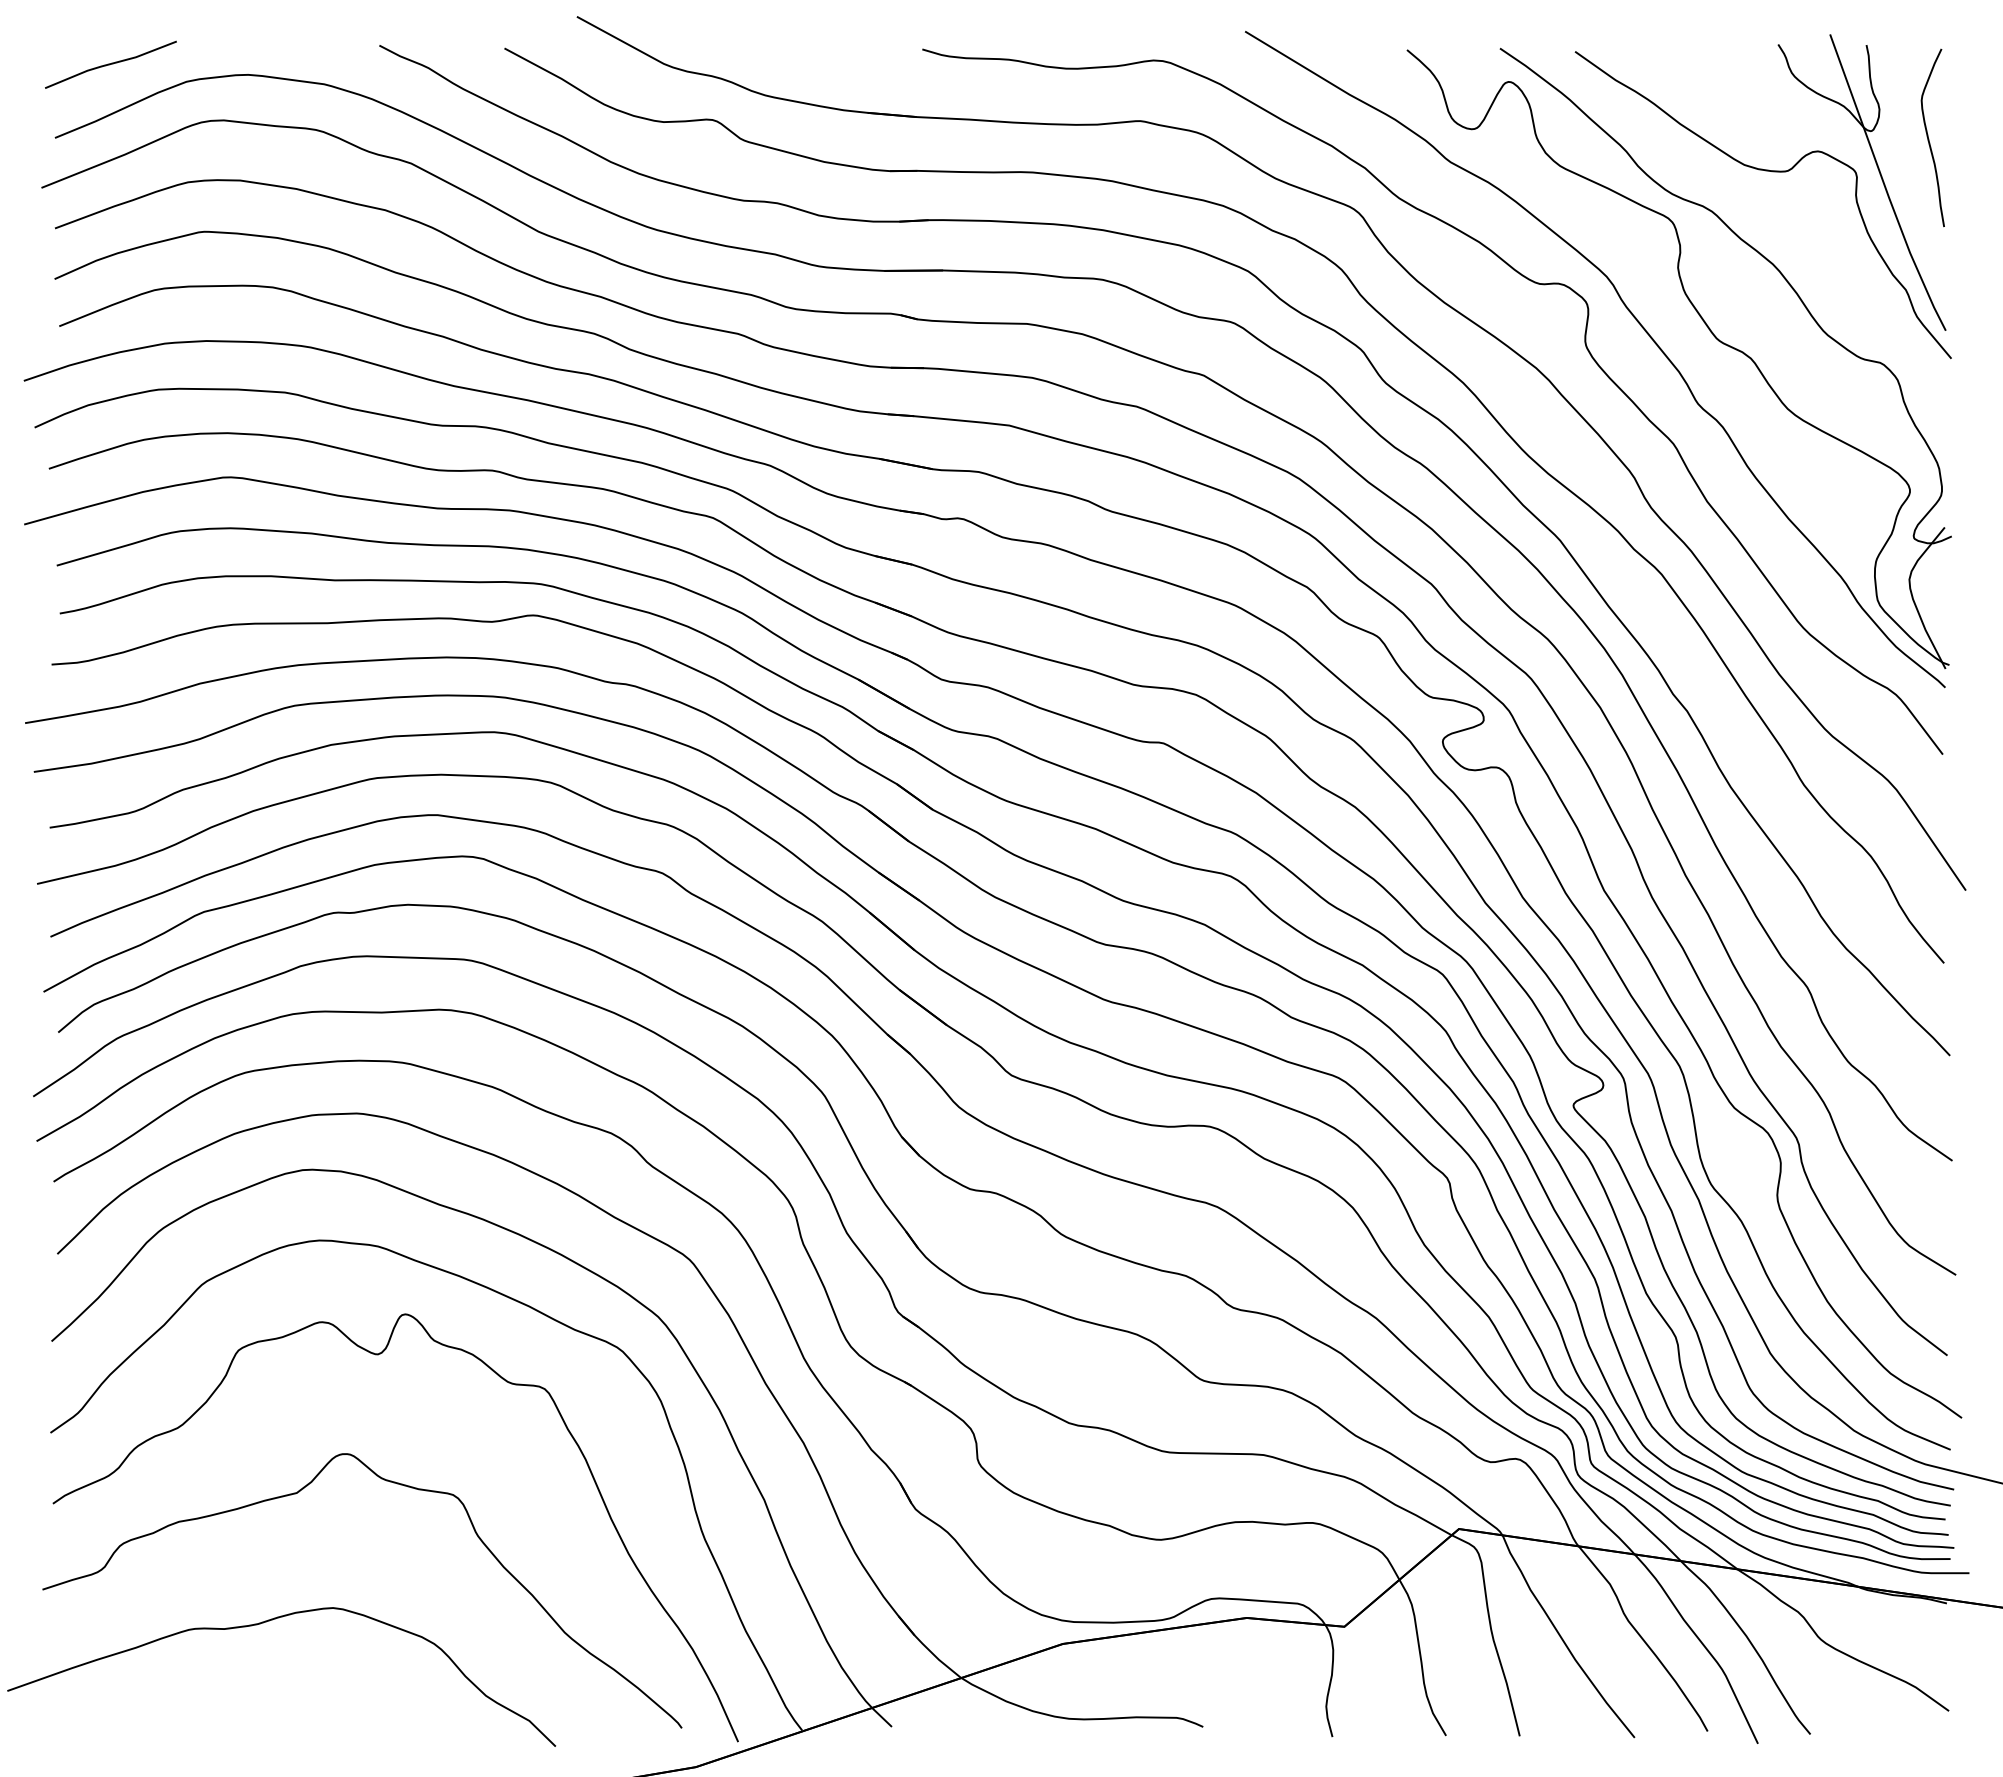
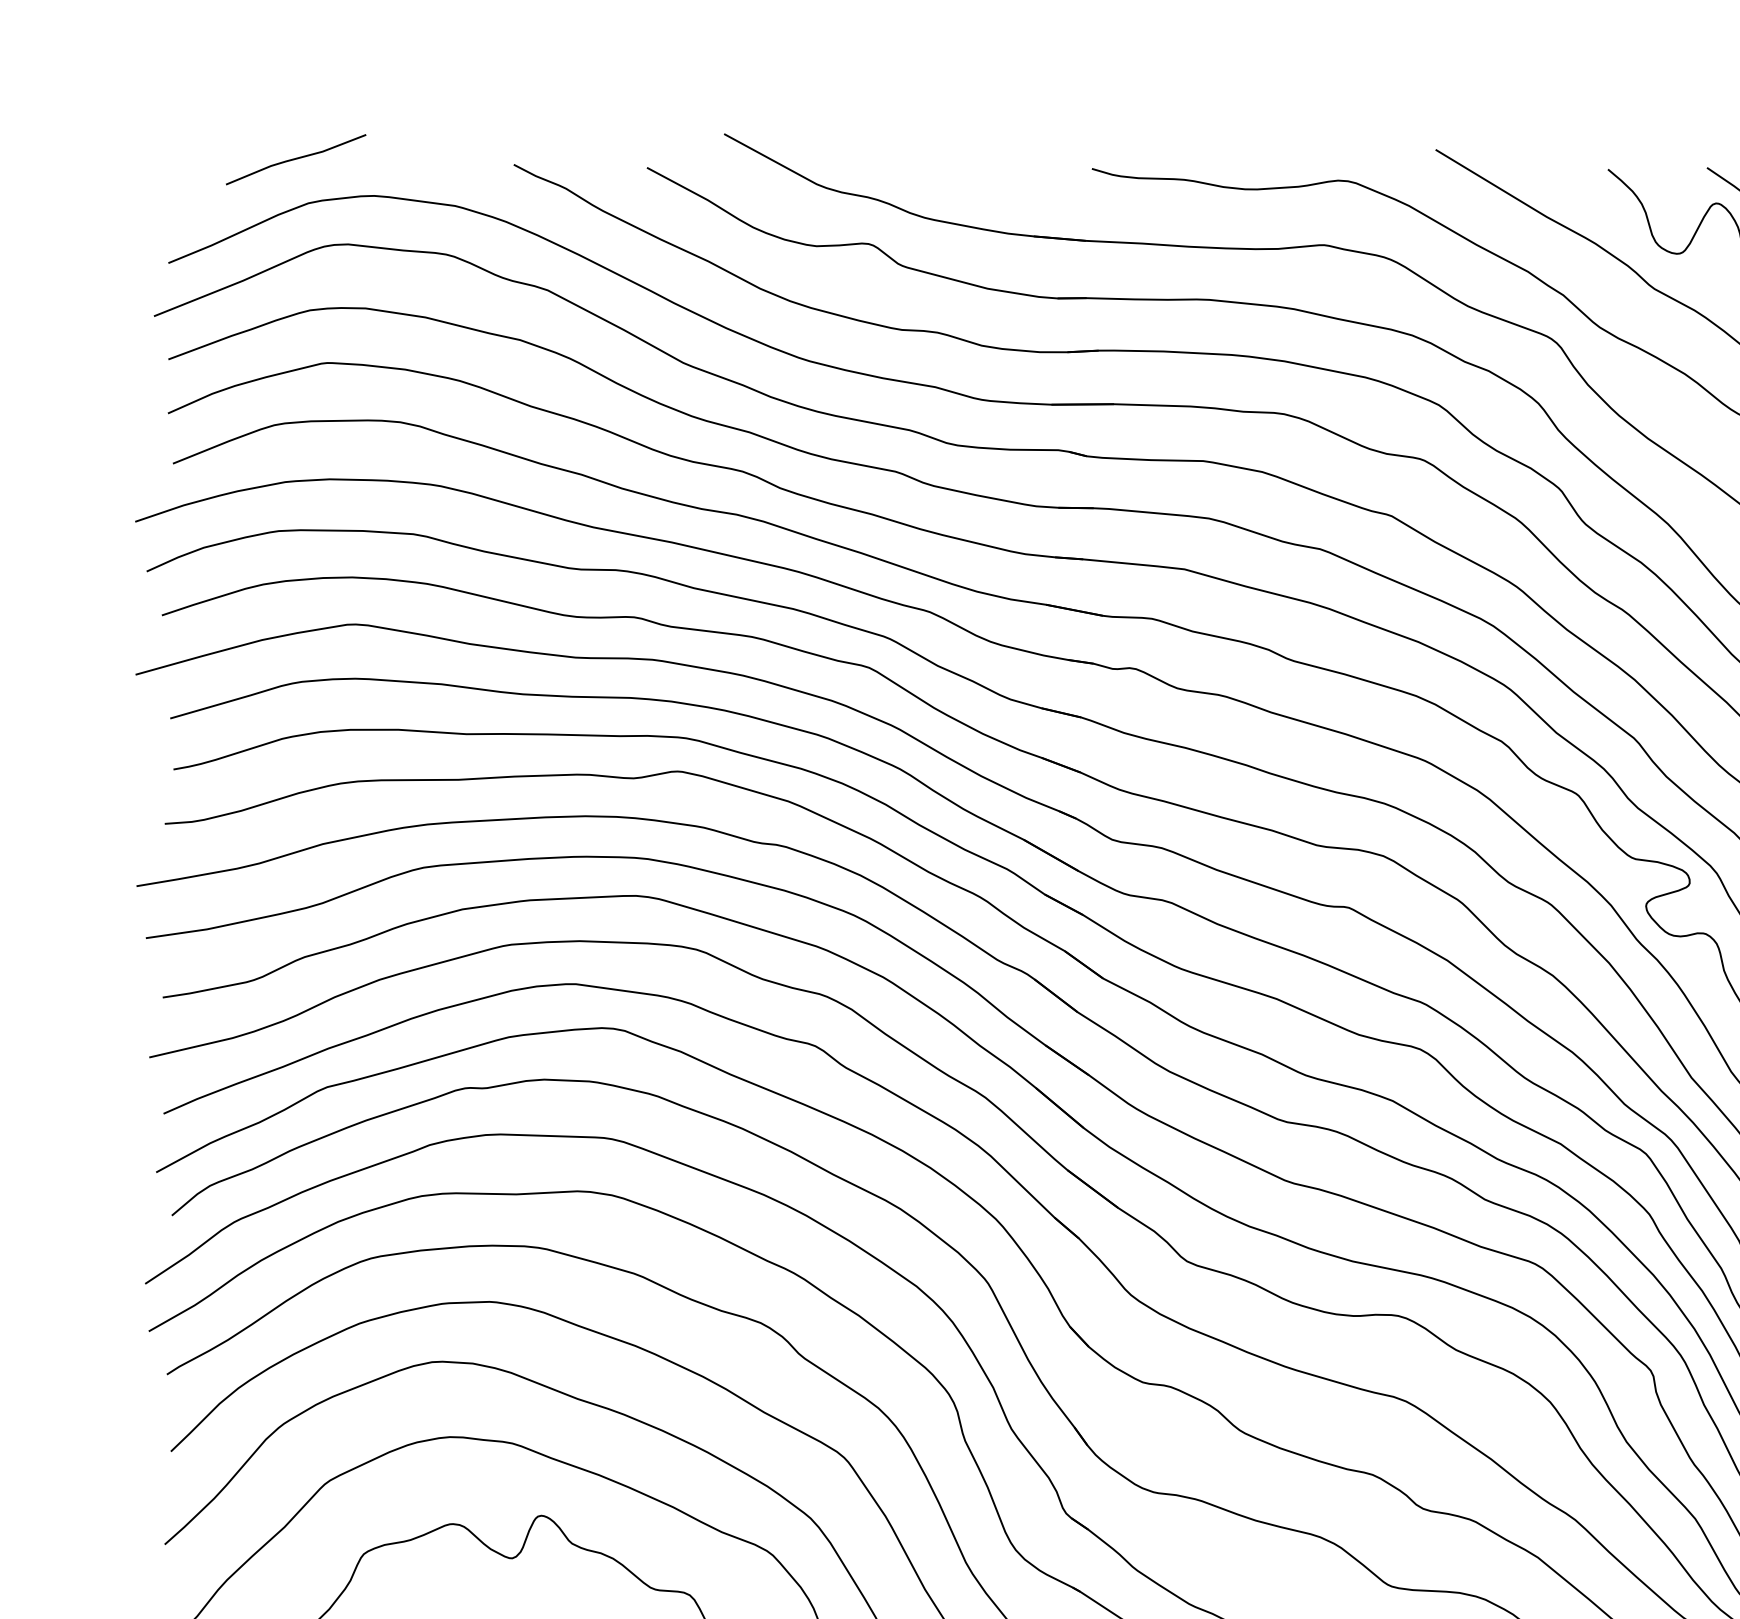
line: (110, 64) -> (295, 159), moved

